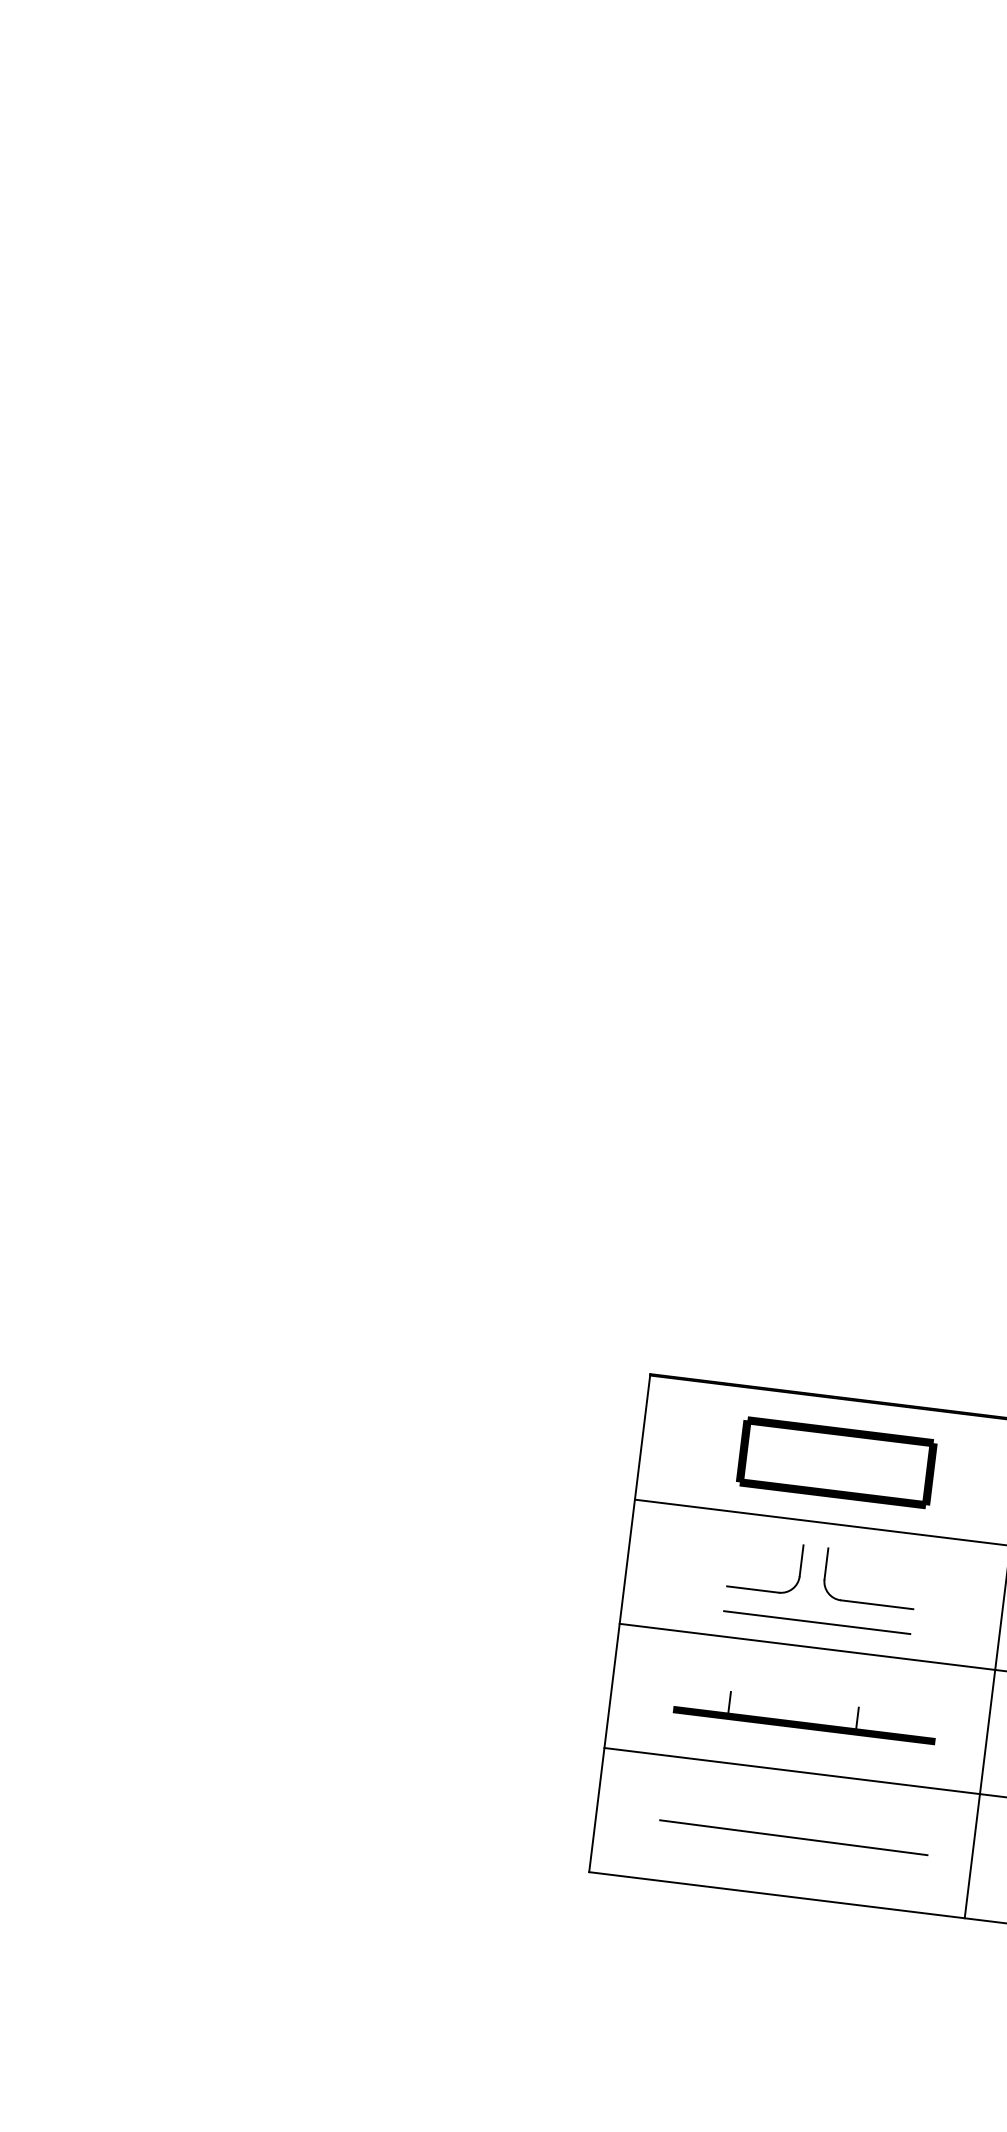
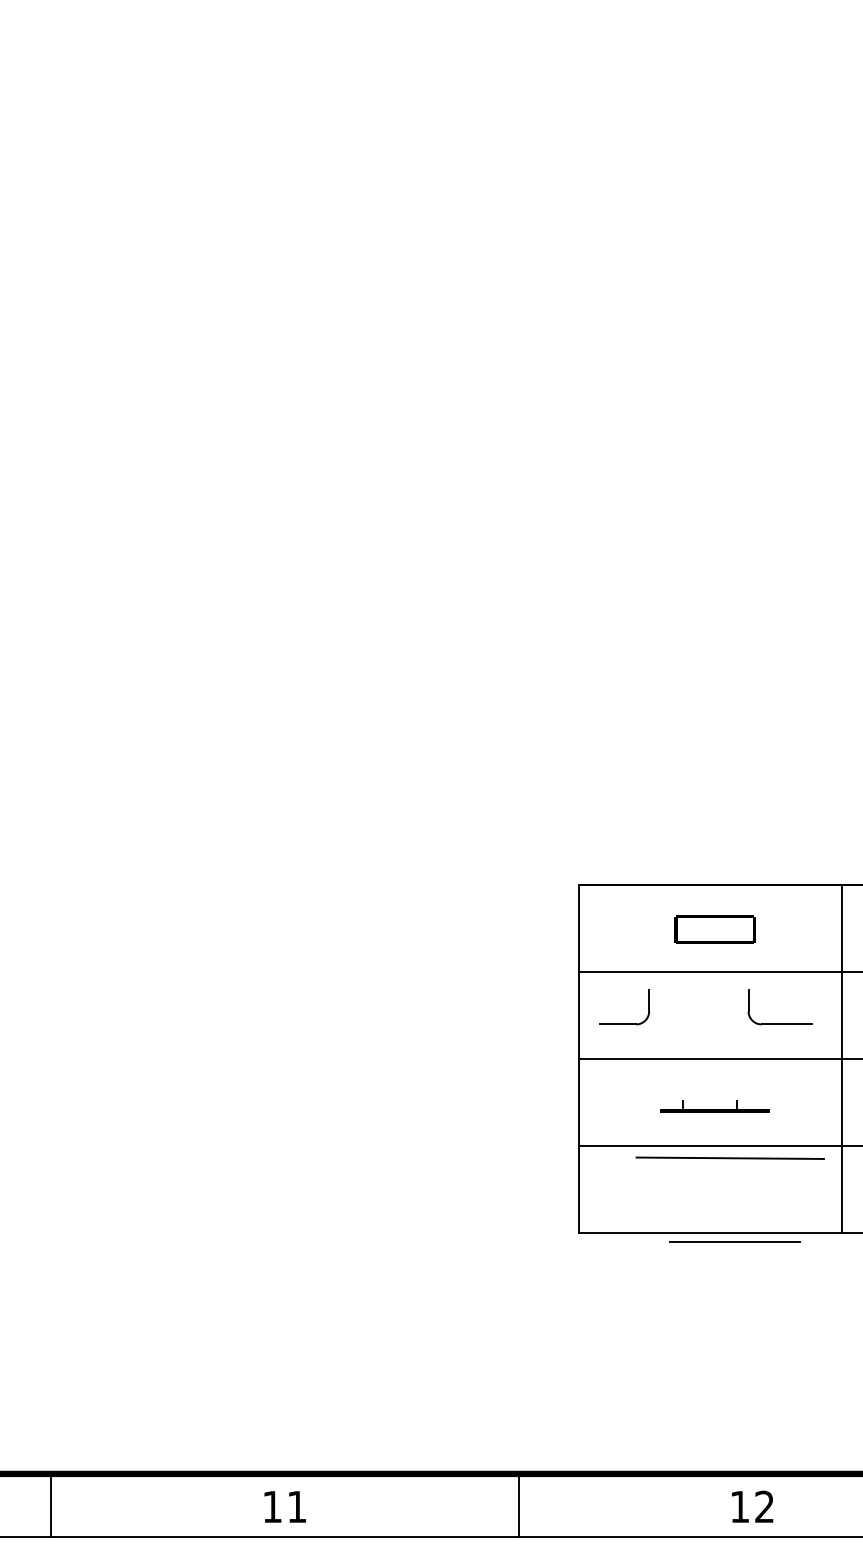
part: (835, 1462) -> (714, 929), size x0.6
part: (762, 1589) -> (624, 1023), moved
part: (866, 1602) -> (779, 1023), moved
line: (816, 1622) -> (734, 1241), moved
part: (804, 1714) -> (714, 1106), size x0.6
line: (792, 1836) -> (729, 1157), moved

